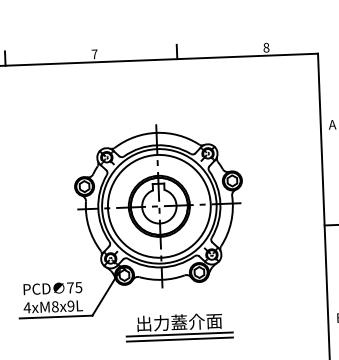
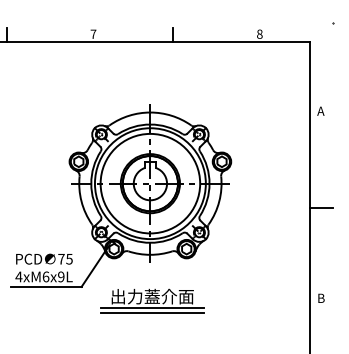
text: (54, 306) -> (45, 276), 4xM8x9L -> 4xM6x9L
part: (179, 326) -> (152, 300), moved

